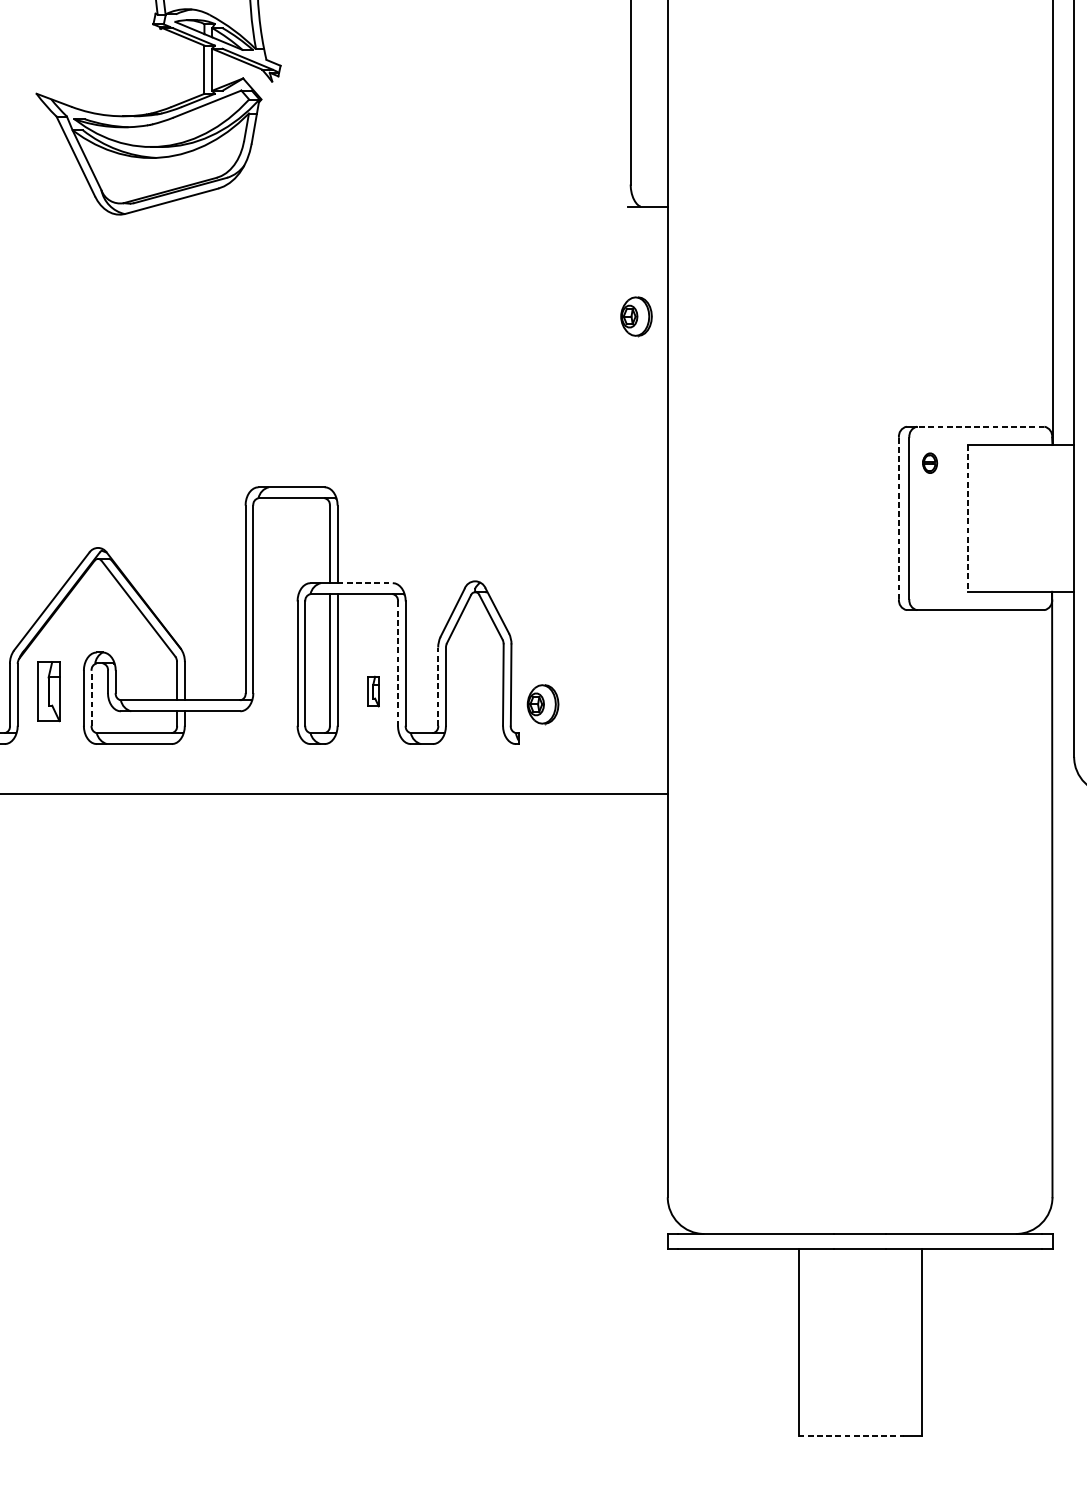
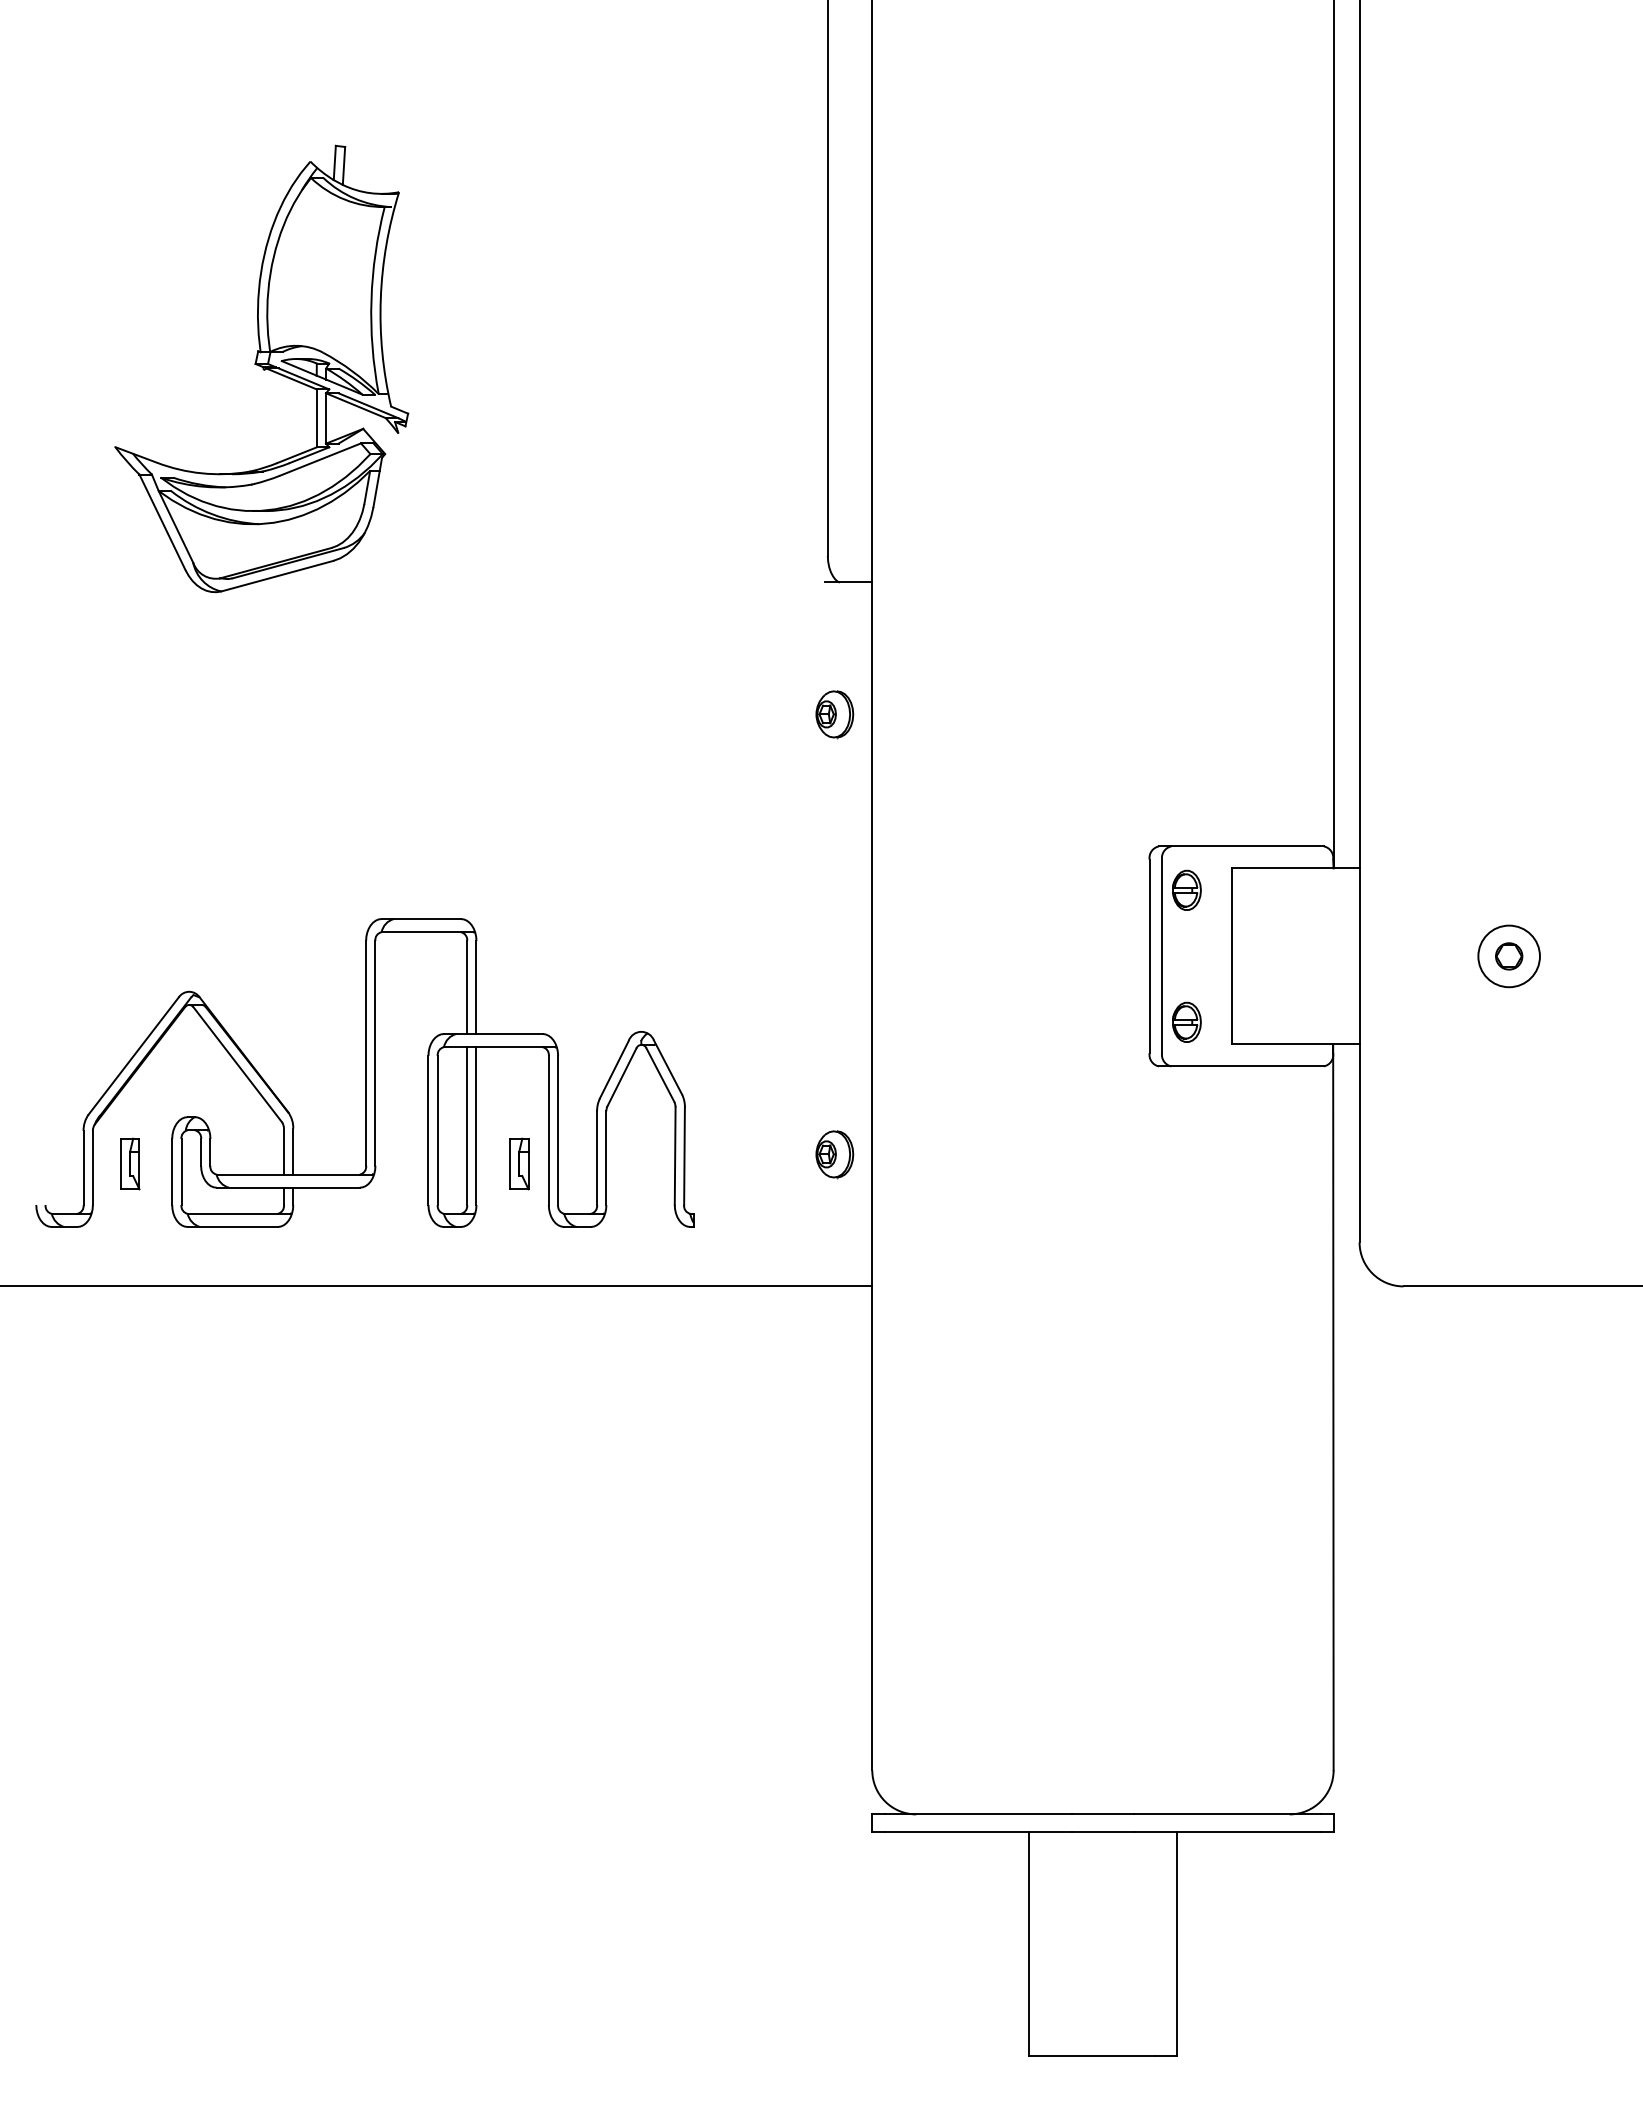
line: (980, 426) -> (1247, 846), dashed -> solid
part: (929, 462) -> (1186, 889), size x1.67
line: (898, 518) -> (1149, 956), dashed -> solid
line: (967, 518) -> (1231, 956), dashed -> solid
part: (929, 572) -> (1186, 1021), added
line: (366, 583) -> (510, 1034), dashed -> solid
line: (397, 663) -> (548, 1130), dashed -> solid
line: (438, 686) -> (597, 1158), dashed -> solid
part: (49, 691) -> (130, 1163), size x0.71
part: (373, 691) -> (519, 1163), size x1.43
line: (91, 698) -> (181, 1172), dashed -> solid
part: (542, 704) -> (834, 1154), moved
line: (851, 1435) -> (1092, 2056), dashed -> solid

